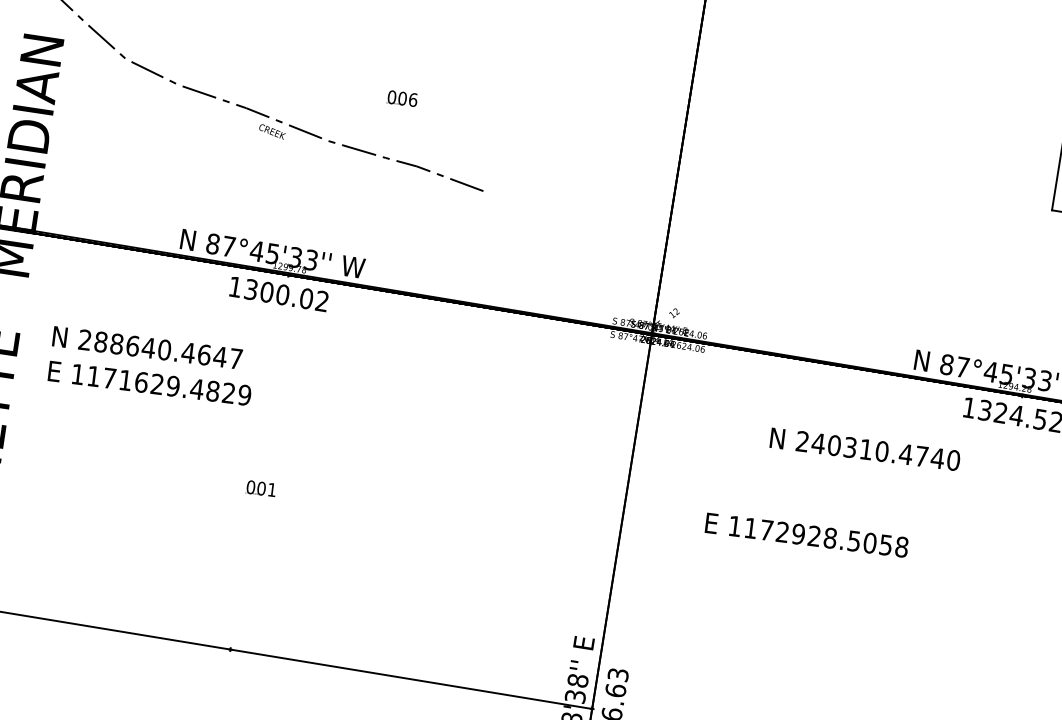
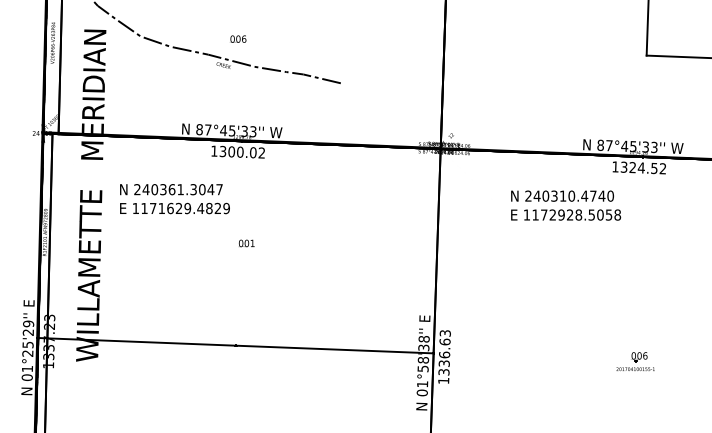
text: (402, 97) -> (238, 38), moved
text: (151, 348) -> (173, 189), 288640.4647 -> 240361.3047
text: (260, 488) -> (246, 243), moved
text: (807, 534) -> (566, 214), moved

